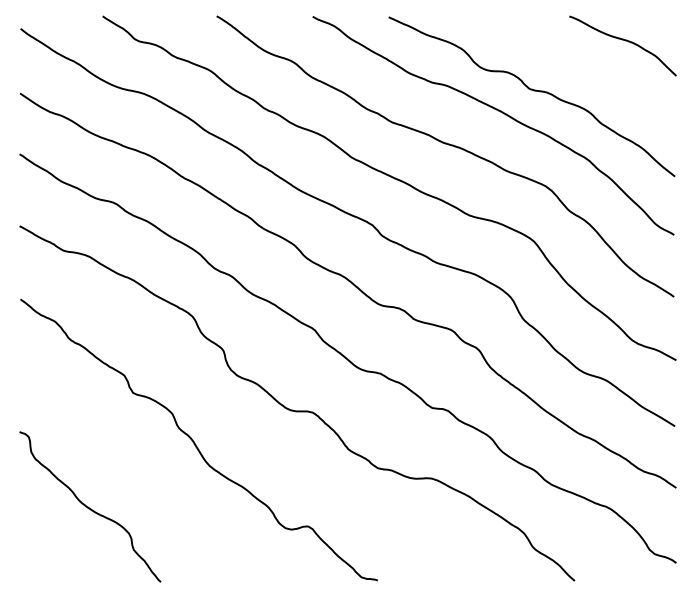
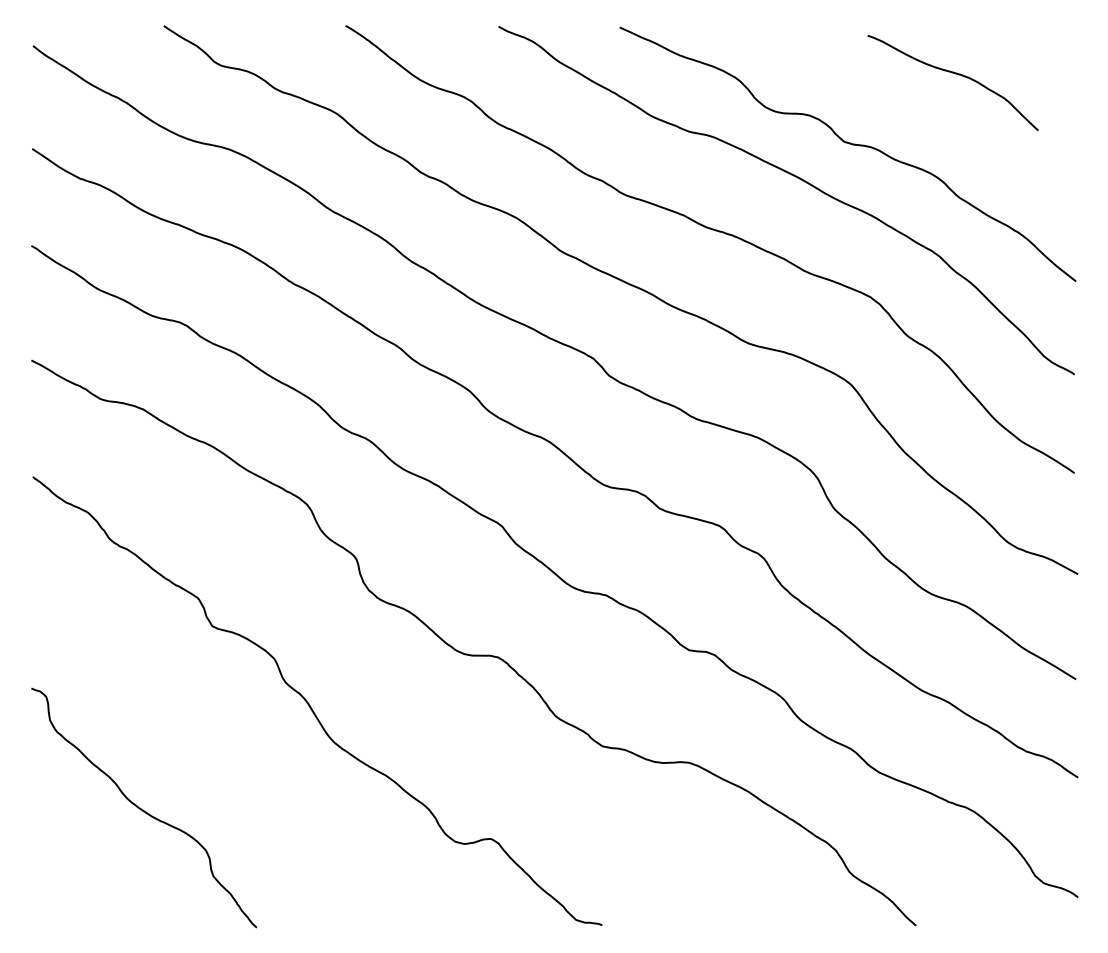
curve: (622, 40) -> (952, 74), moved

